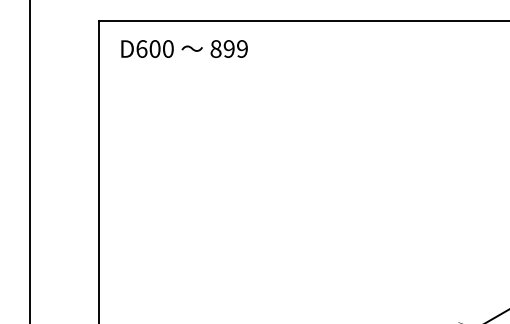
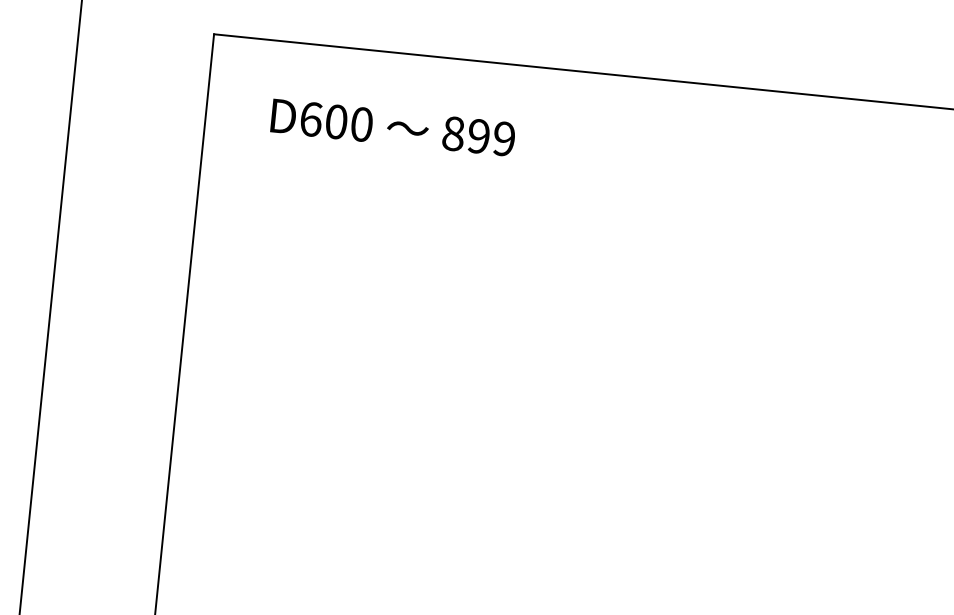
text: (184, 48) -> (393, 126), moved

